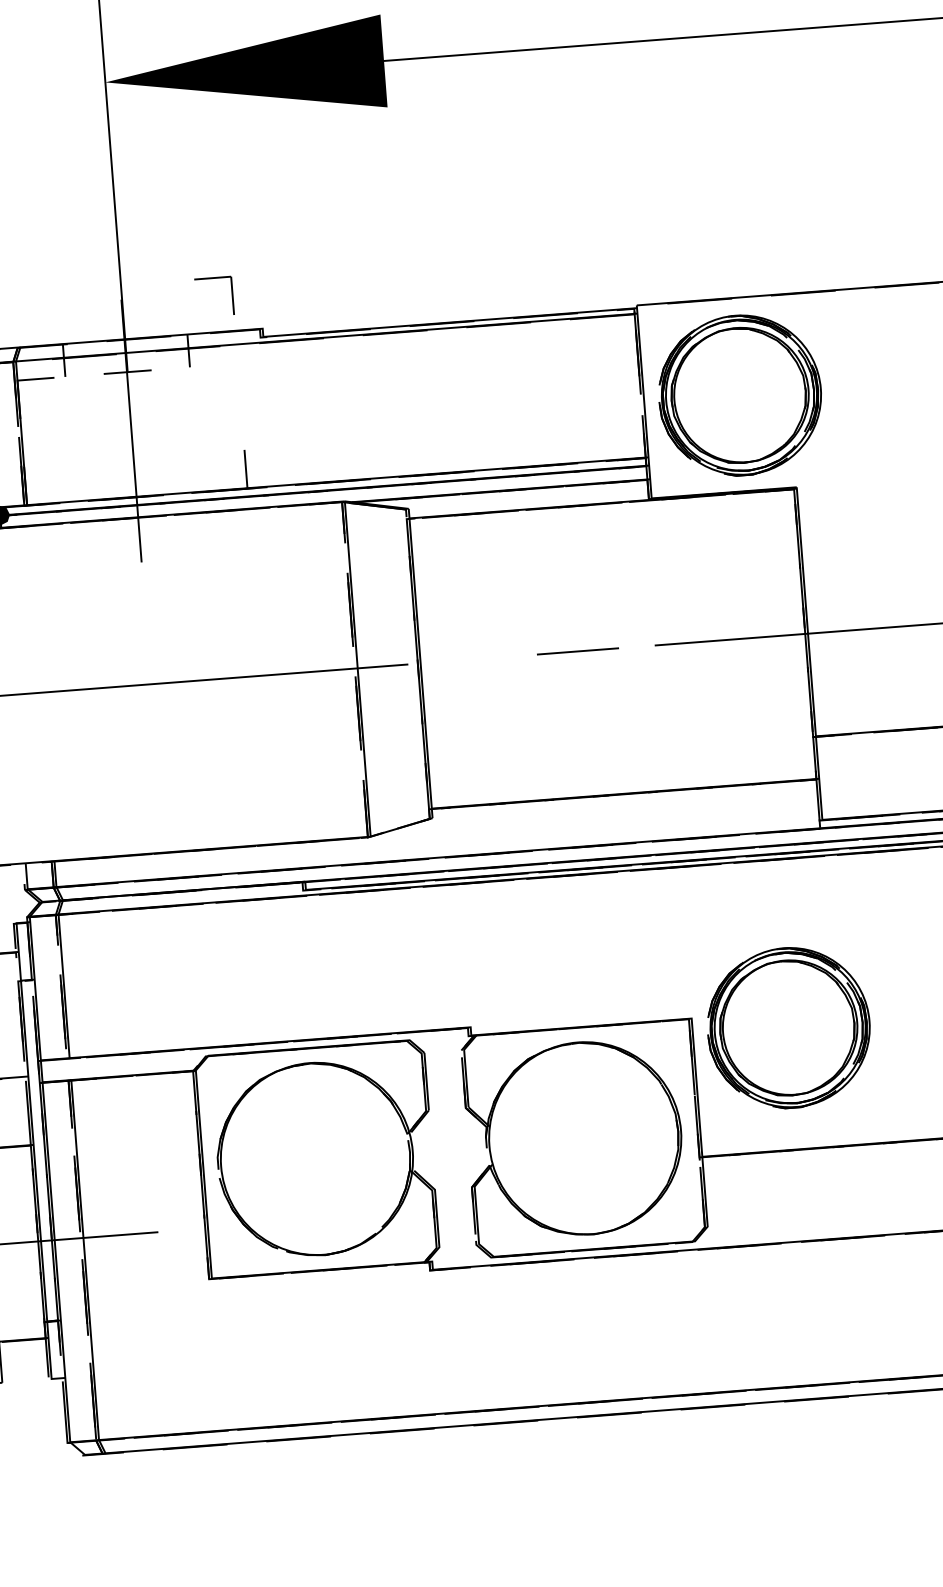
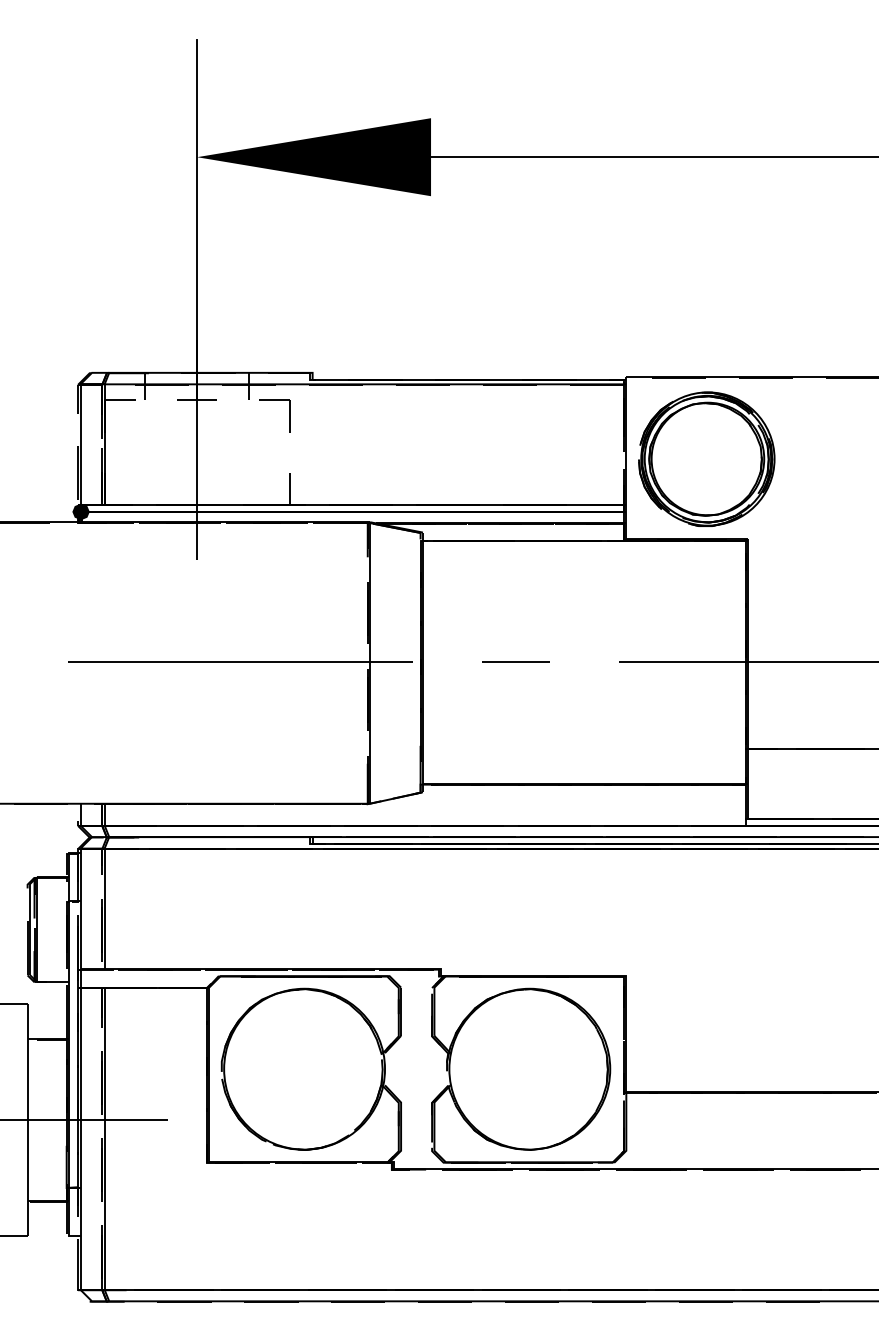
part: (213, 278) -> (274, 400), moved
line: (577, 650) -> (515, 661), moved
part: (788, 1027) -> (706, 989), removed

